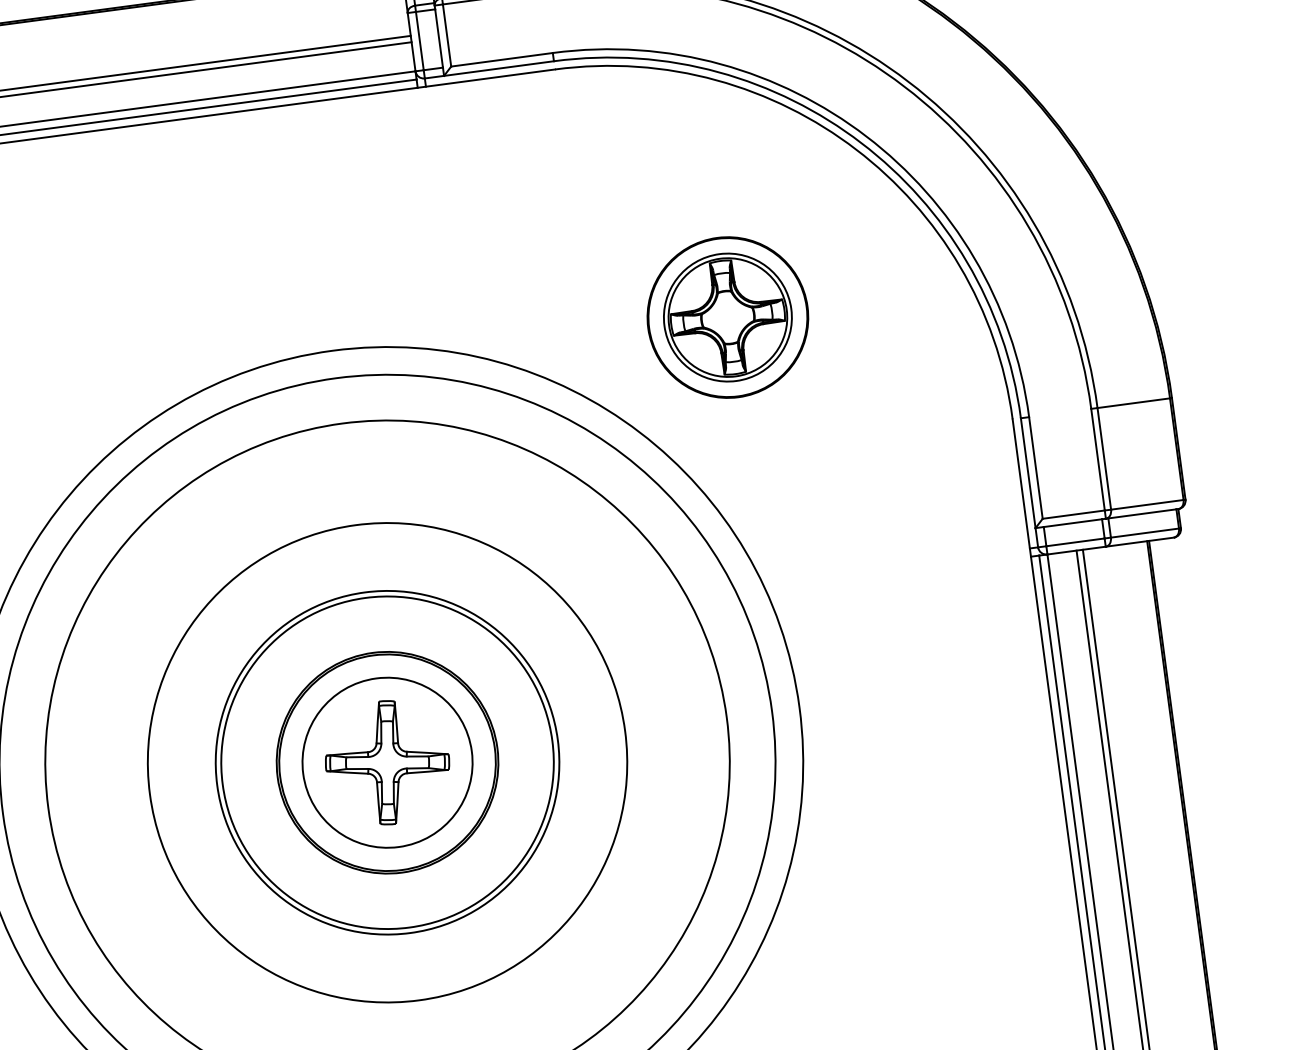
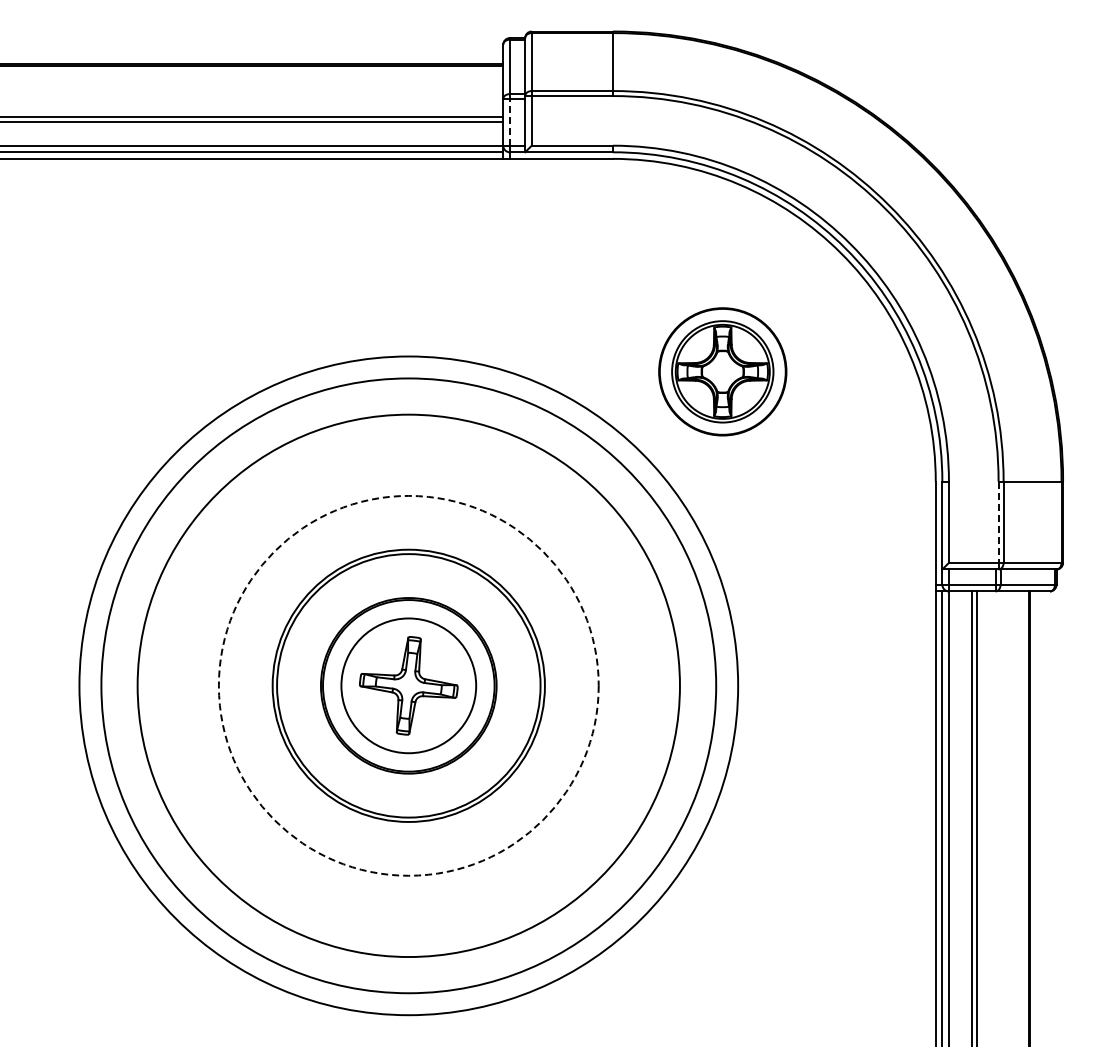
line: (419, 39) -> (509, 121), solid -> dashed
line: (1097, 459) -> (998, 522), solid -> dashed
circle: (387, 762) -> (408, 685), solid -> dashed

